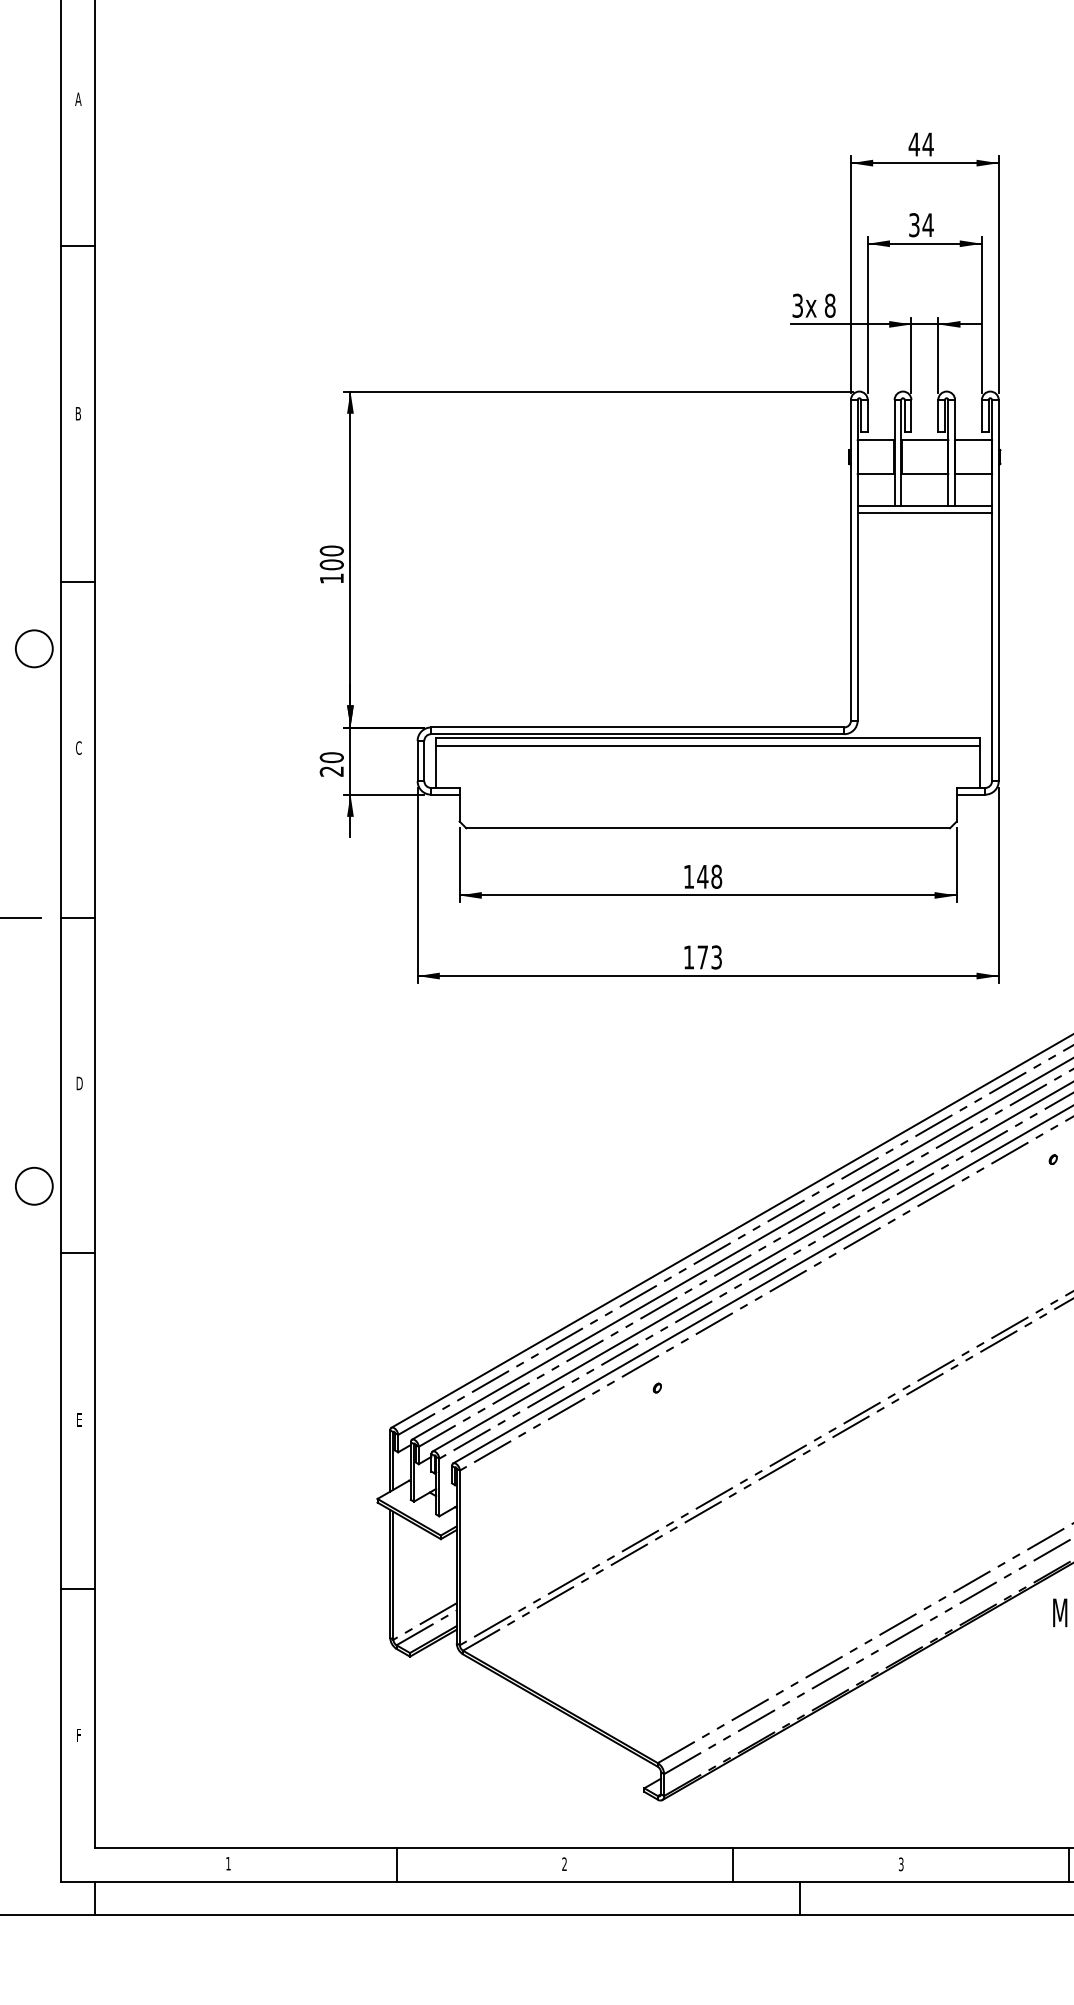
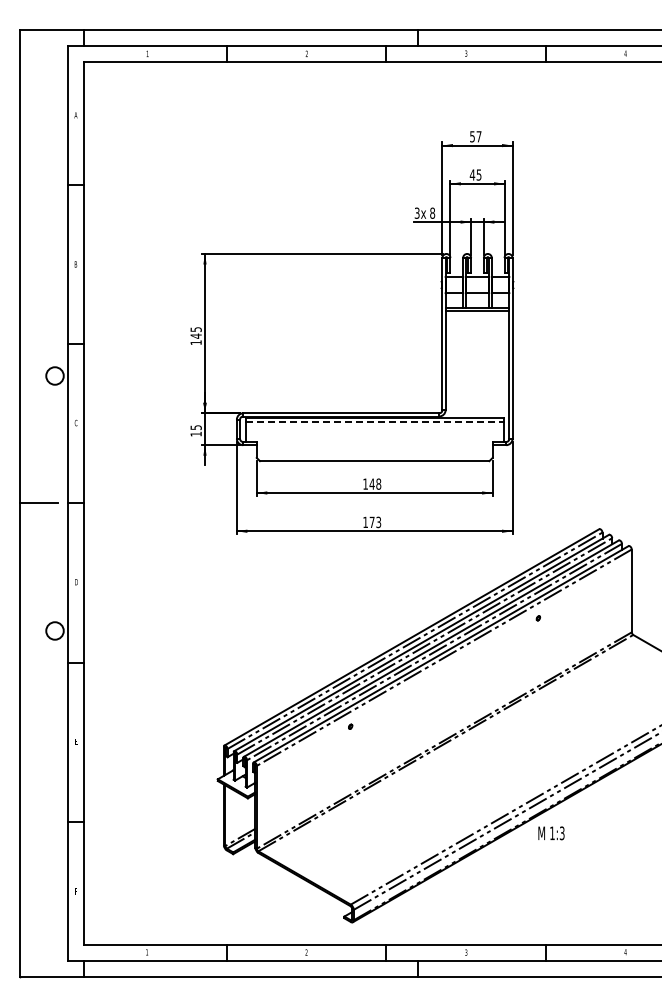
text: (920, 143) -> (475, 136), 44 -> 57
text: (920, 224) -> (475, 174), 34 -> 45
text: (330, 557) -> (195, 332), 100 -> 145
line: (709, 746) -> (375, 422), solid -> dashed
text: (330, 763) -> (195, 430), 20 -> 15

